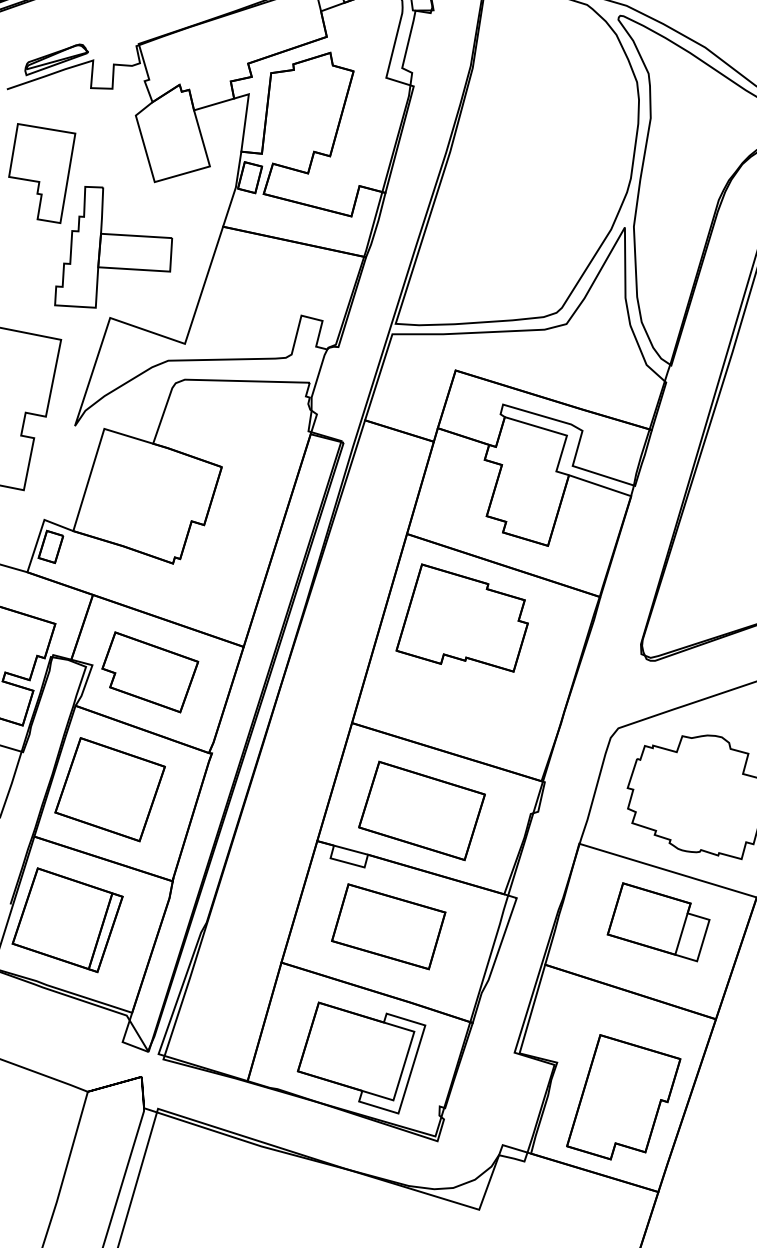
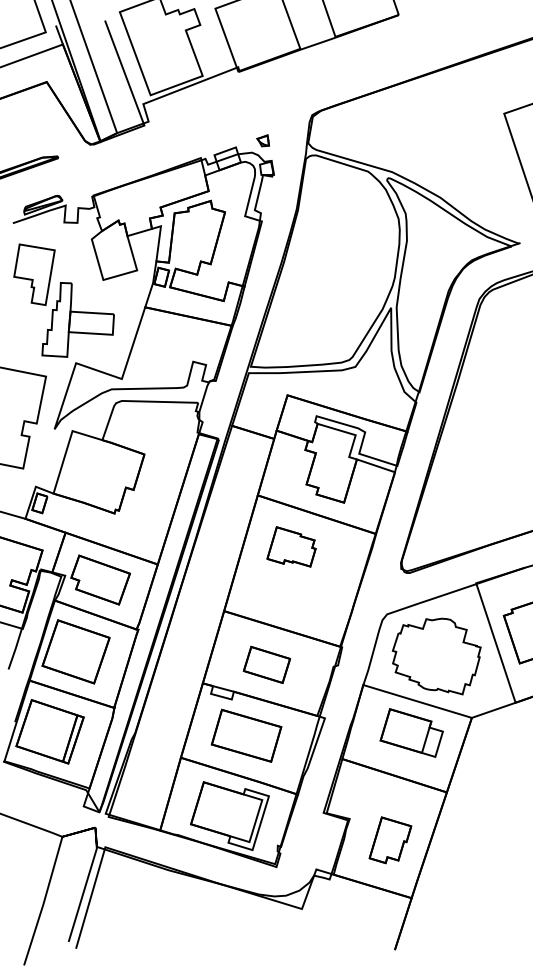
part: (462, 617) -> (291, 546), size x0.6
part: (421, 810) -> (266, 664), size x0.6
part: (623, 1097) -> (390, 840), size x0.6

